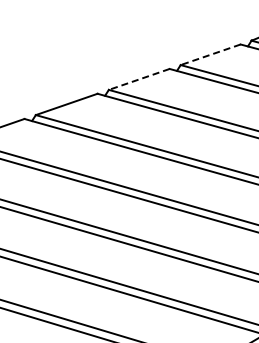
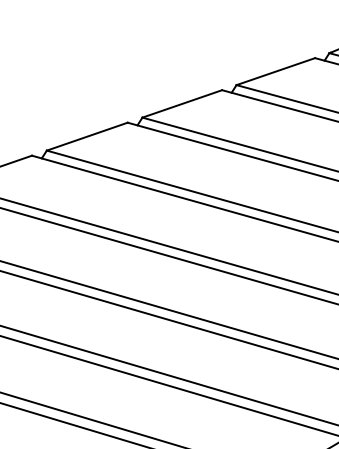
line: (210, 54) -> (275, 71), dashed -> solid
line: (138, 79) -> (181, 103), dashed -> solid

